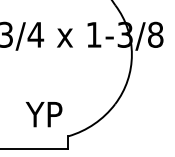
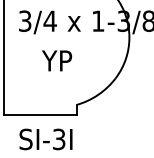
text: (44, 114) -> (57, 60), moved

